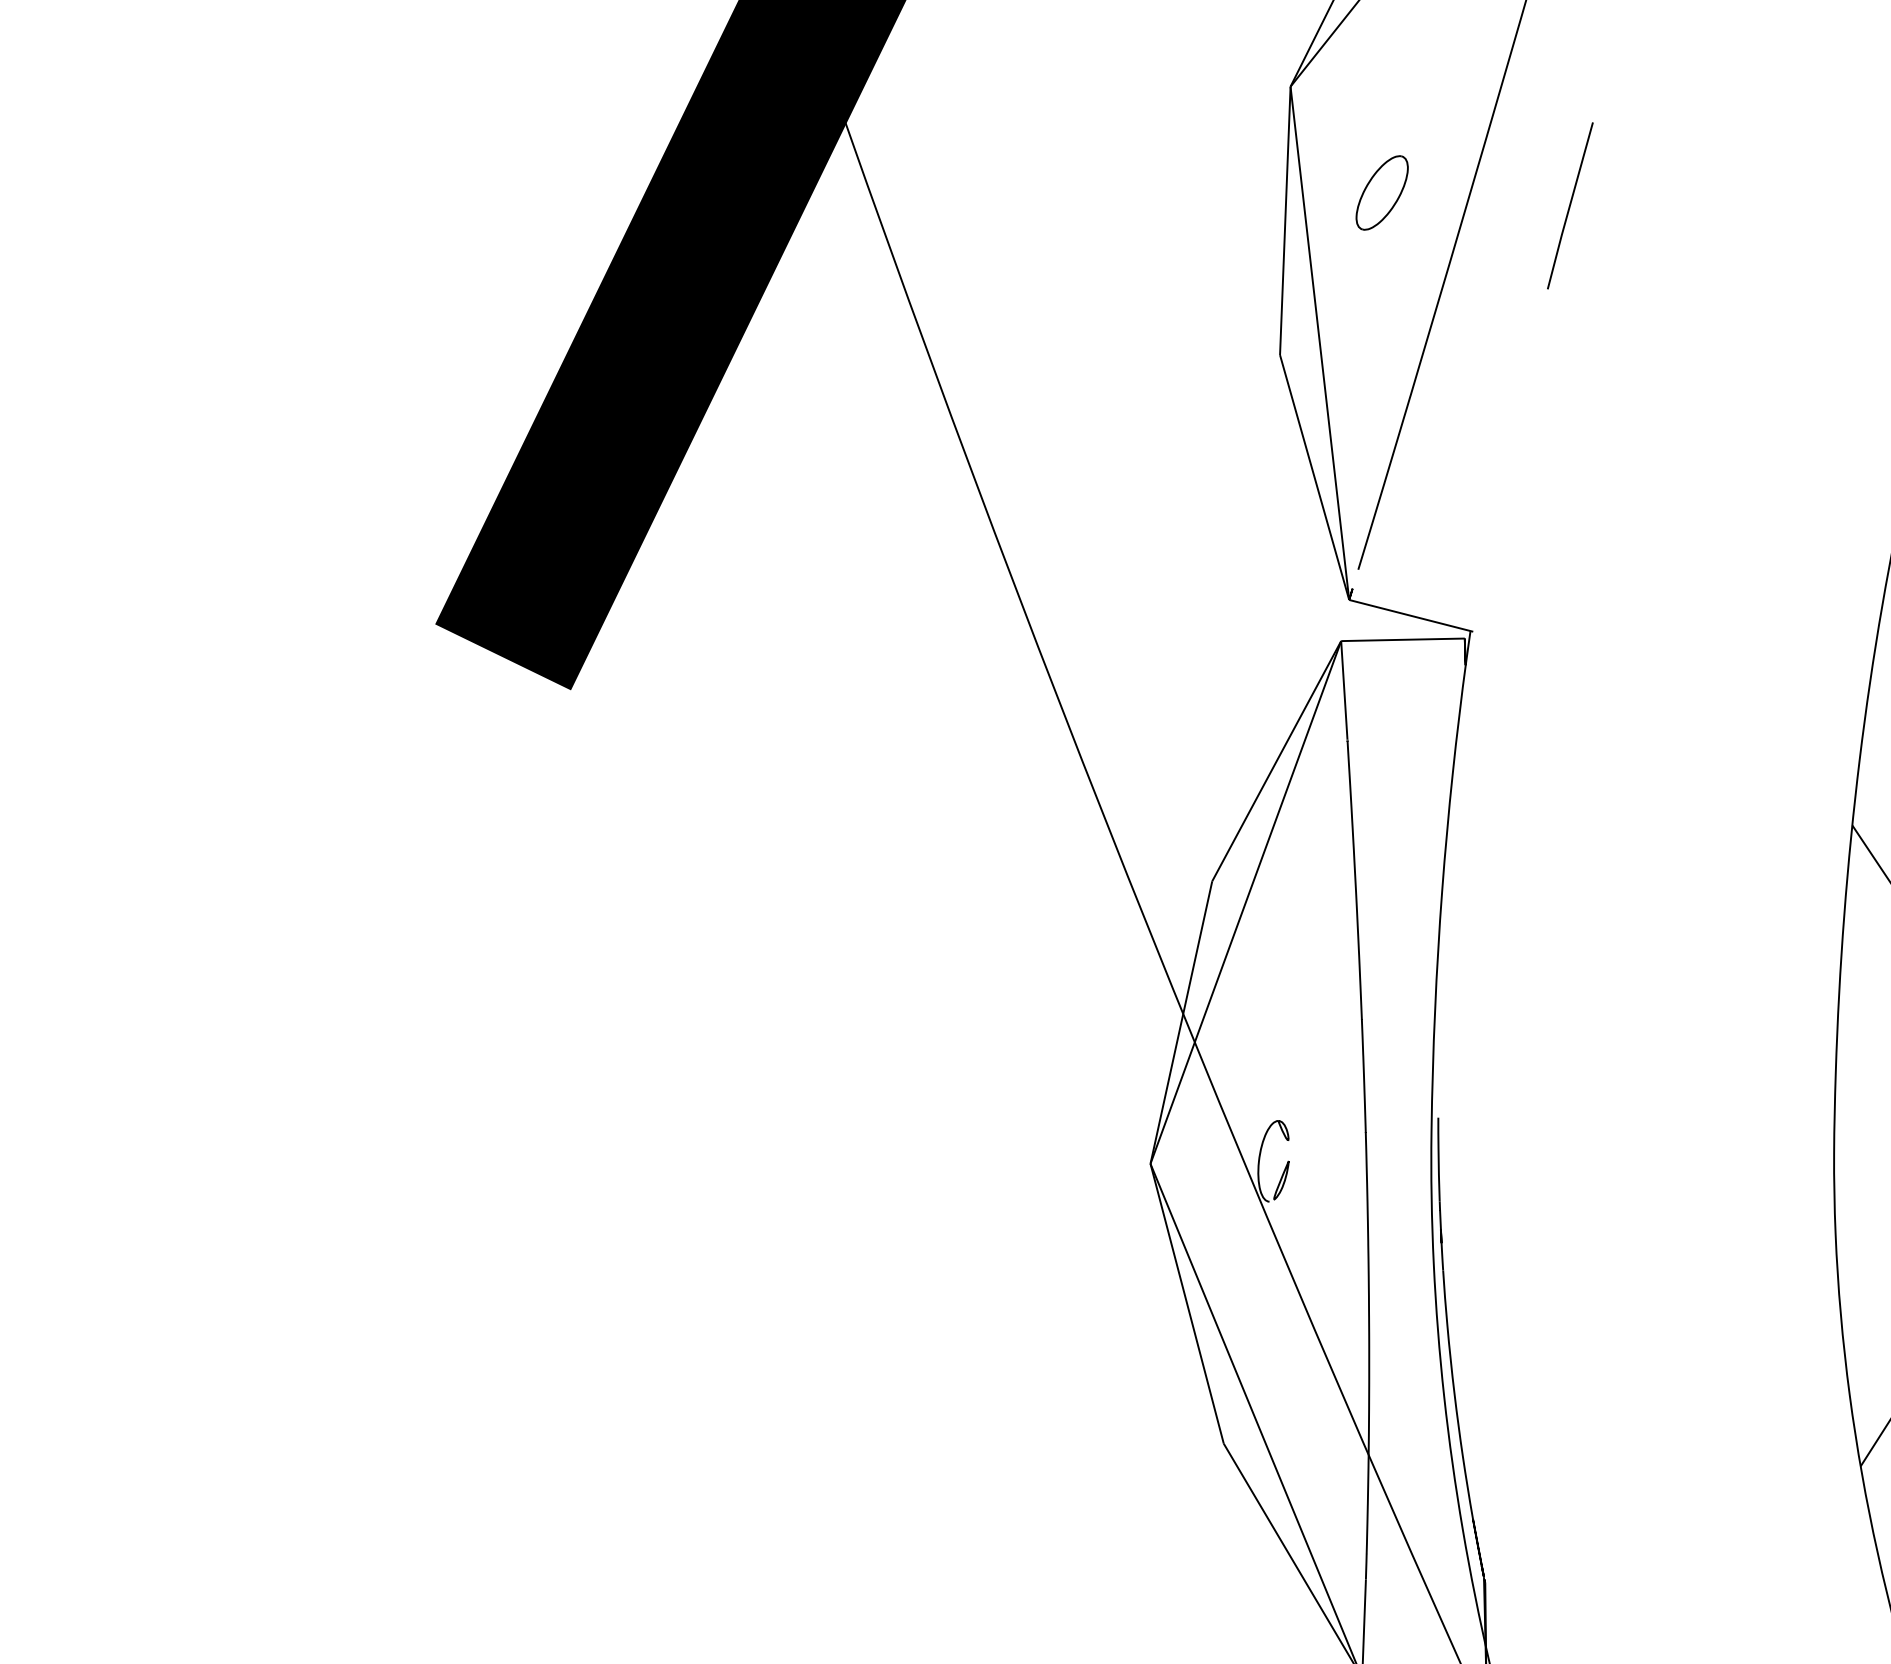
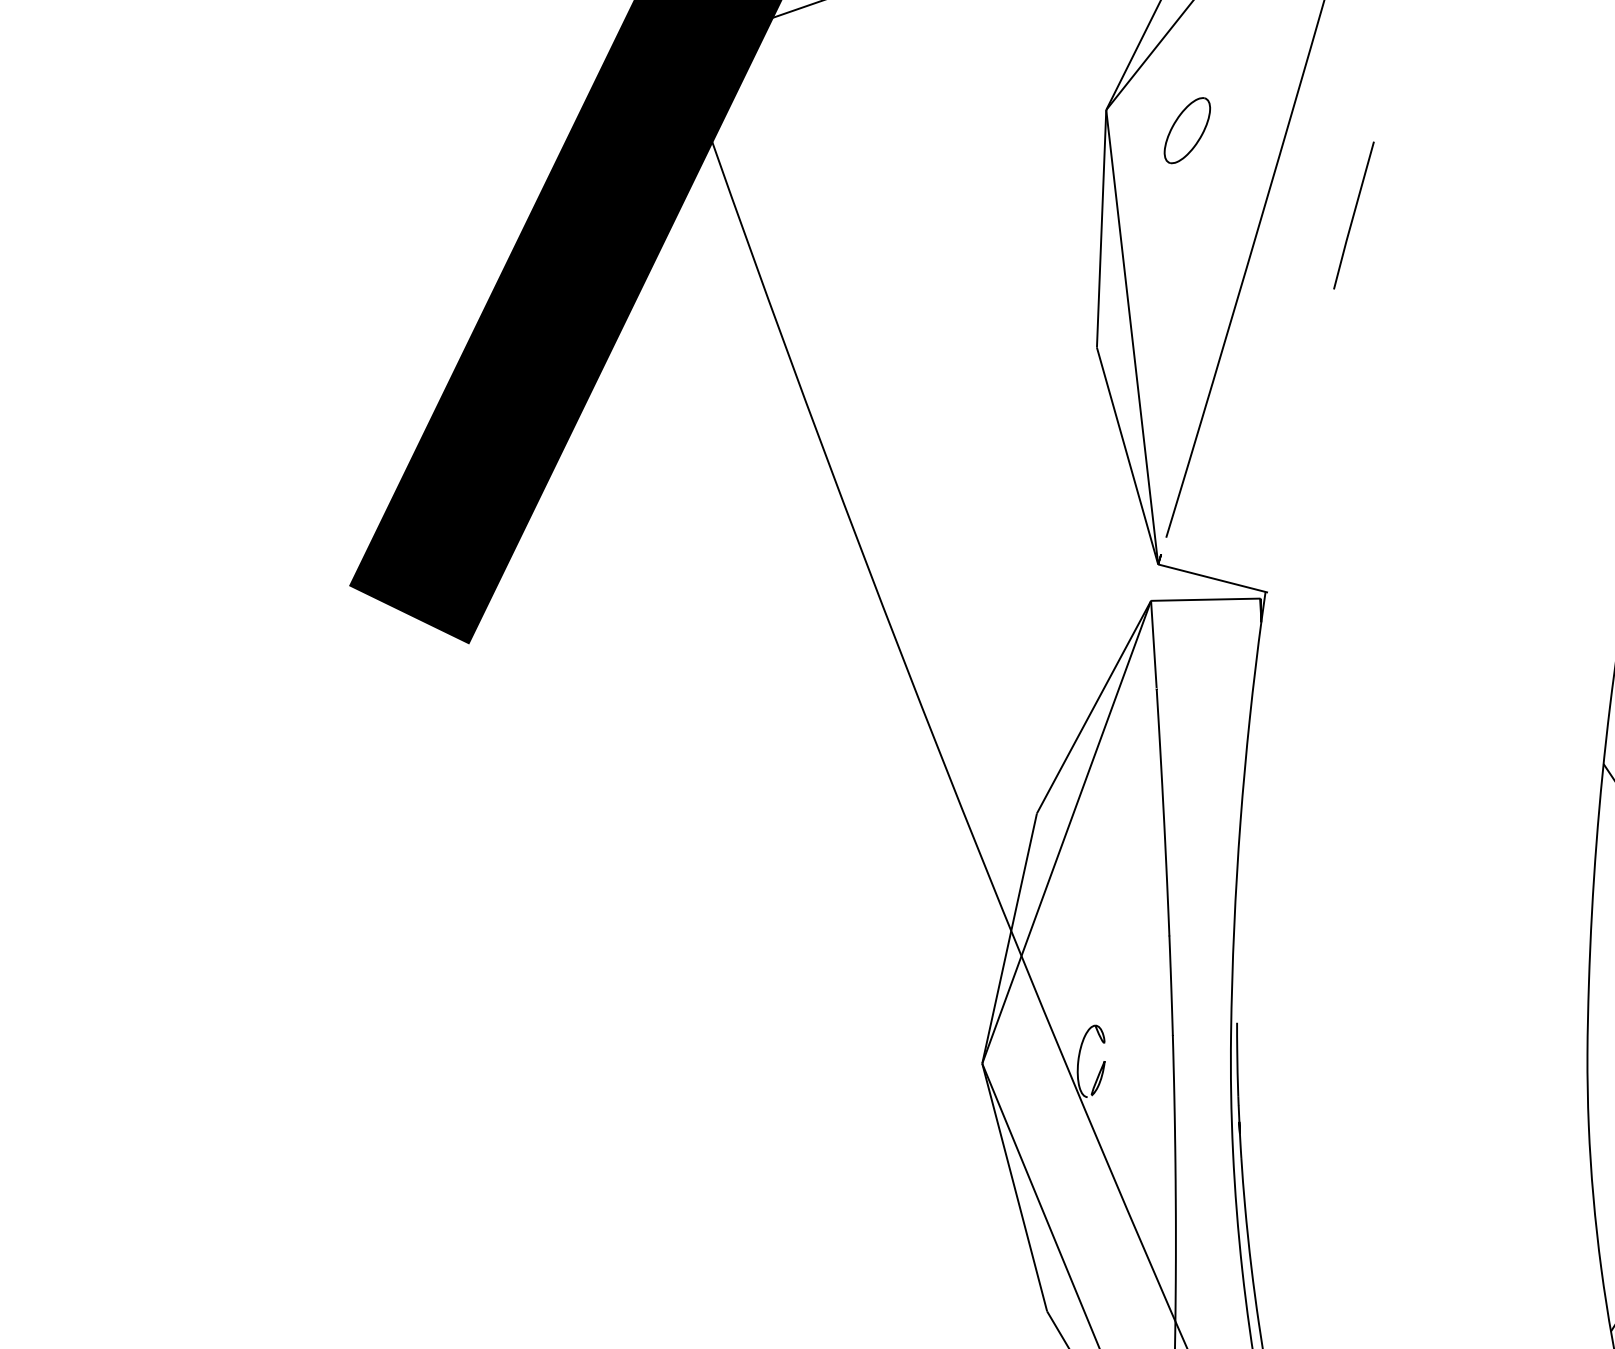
part: (1381, 192) -> (1186, 130), moved

